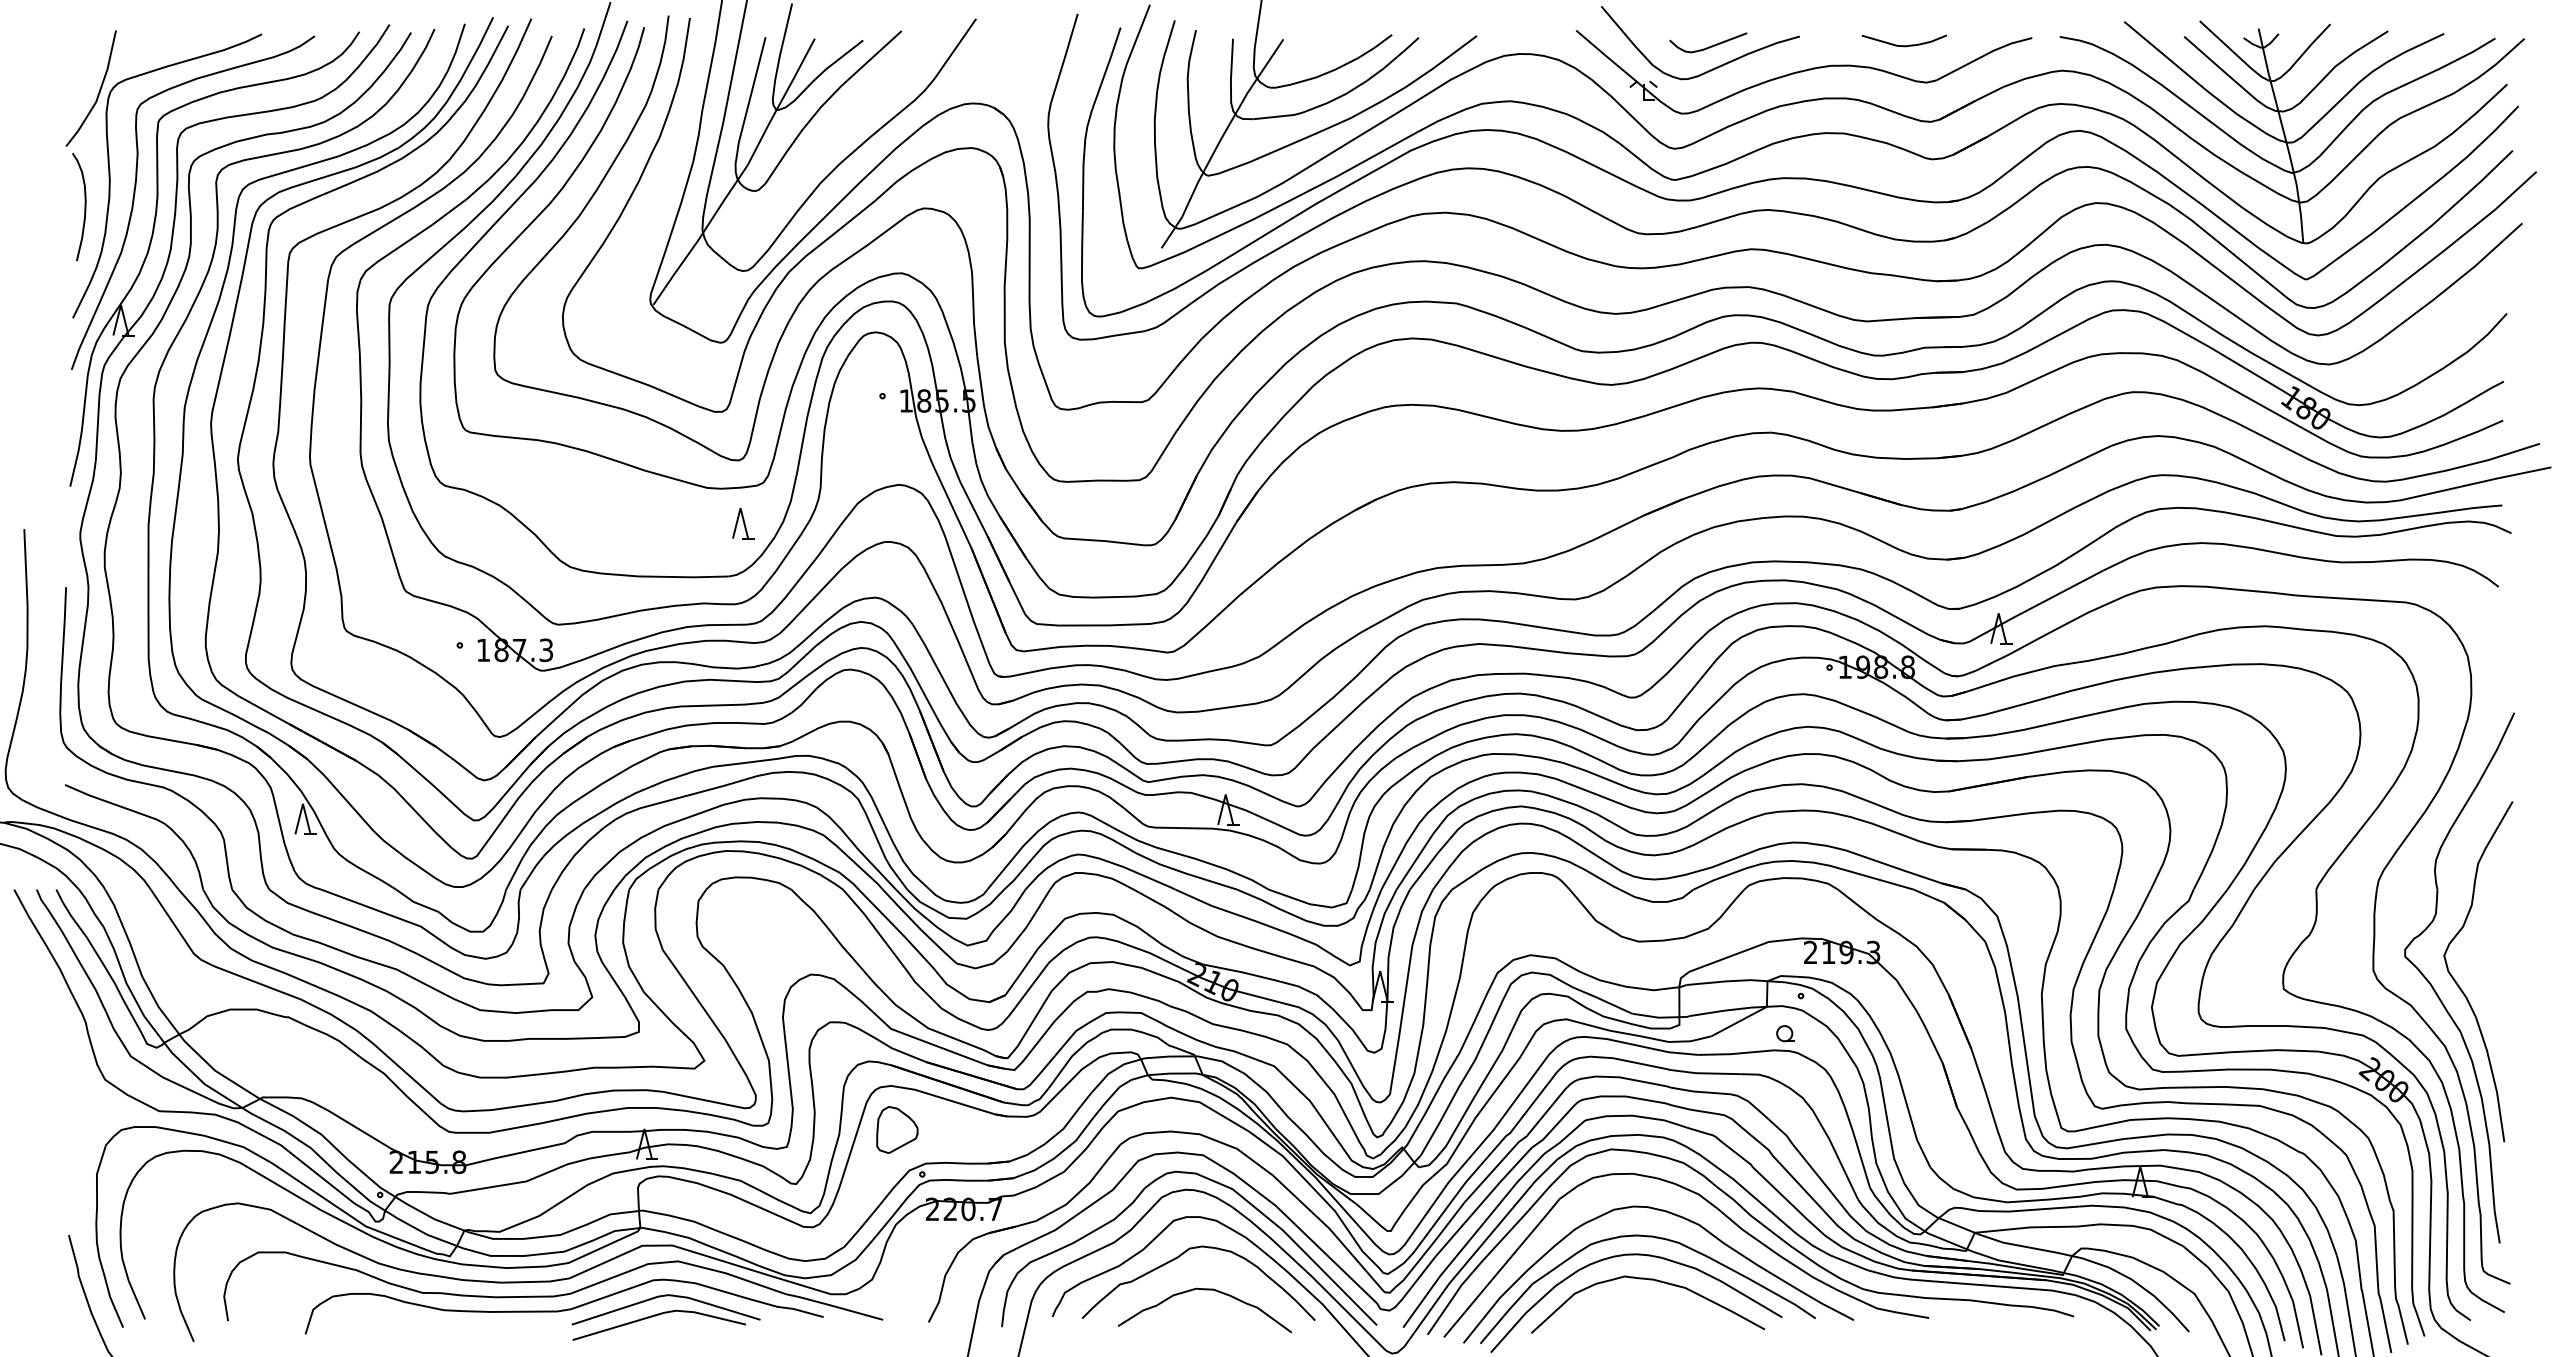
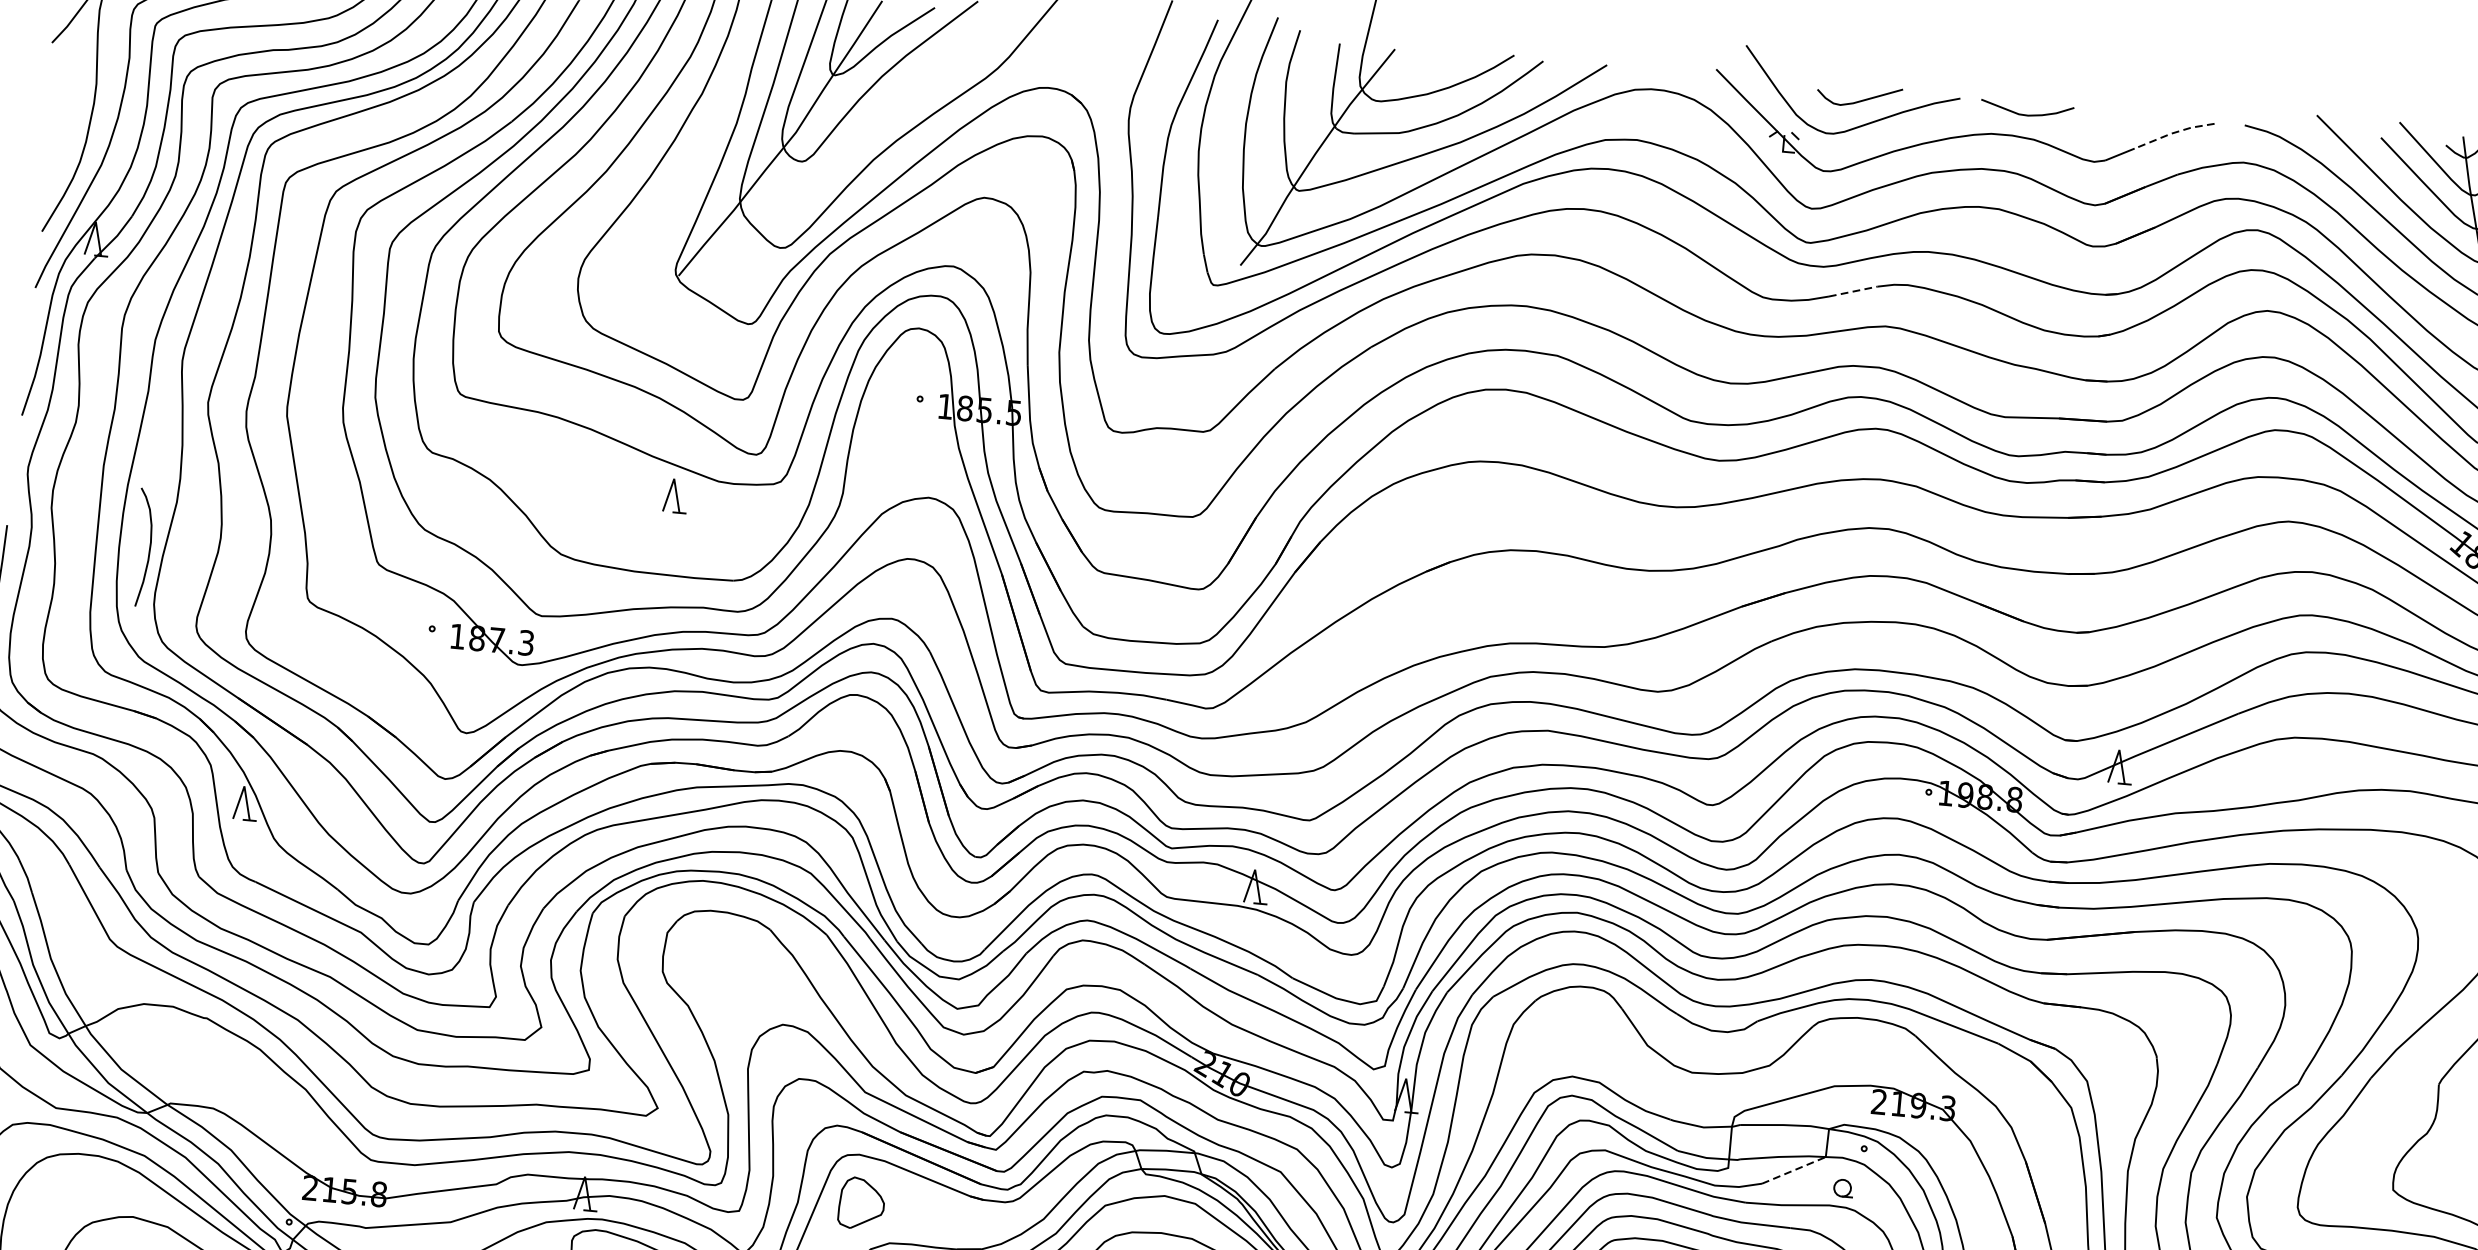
curve: (1903, 45) -> (2025, 114), moved
line: (1996, 49) -> (2174, 132), solid -> dashed
curve: (84, 206) -> (149, 547), moved
line: (1718, 220) -> (1852, 291), solid -> dashed
part: (743, 523) -> (675, 495), moved
line: (1739, 1021) -> (1794, 1170), solid -> dashed

